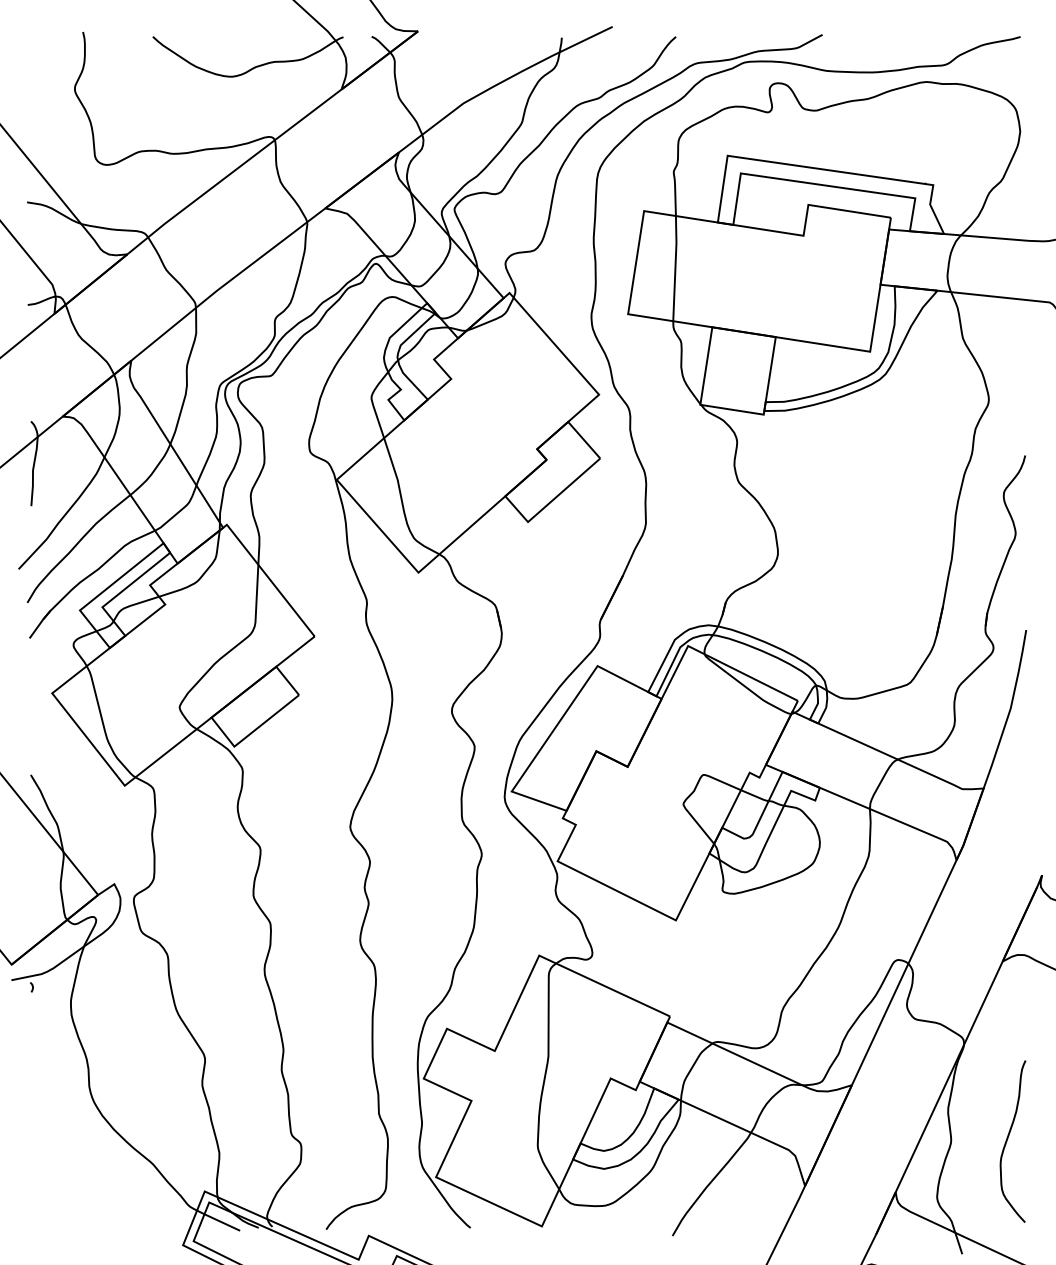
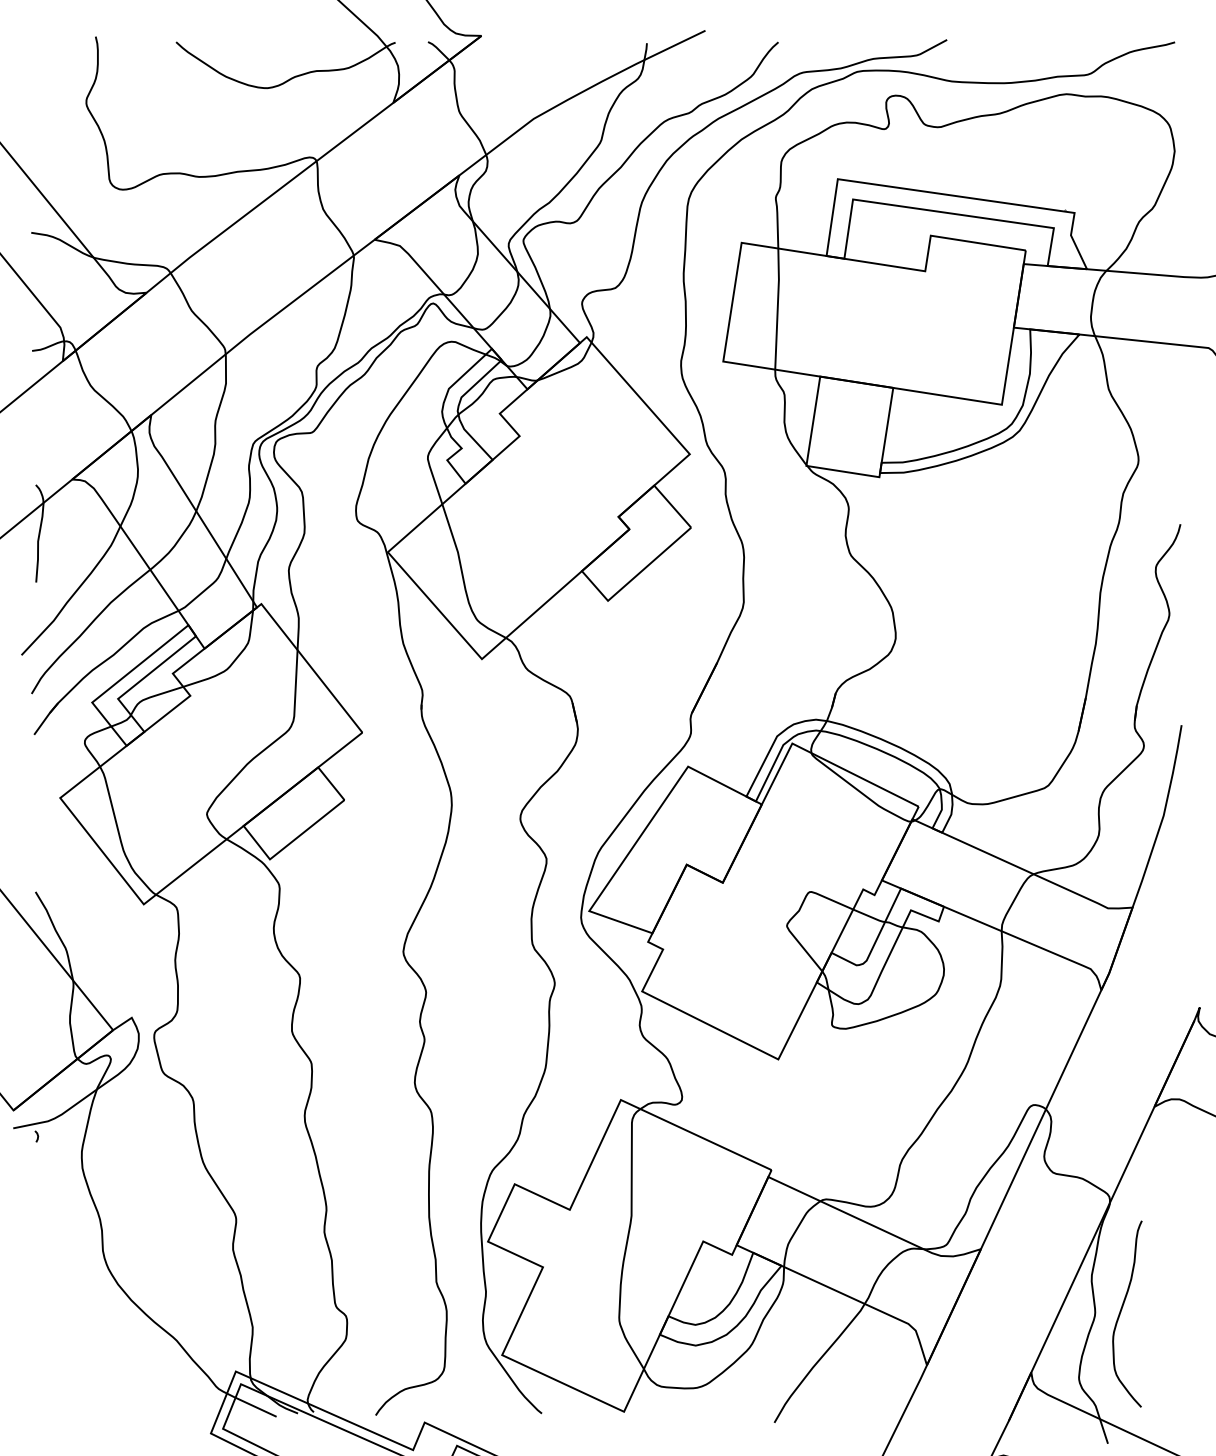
curve: (1007, 1140) -> (1121, 1312), moved

